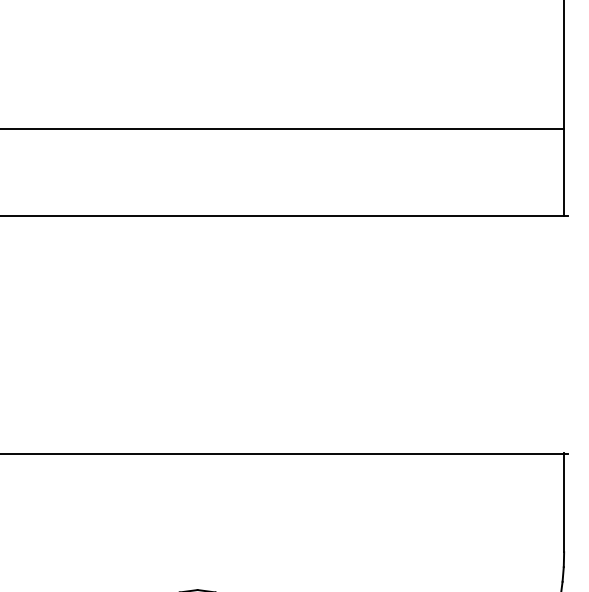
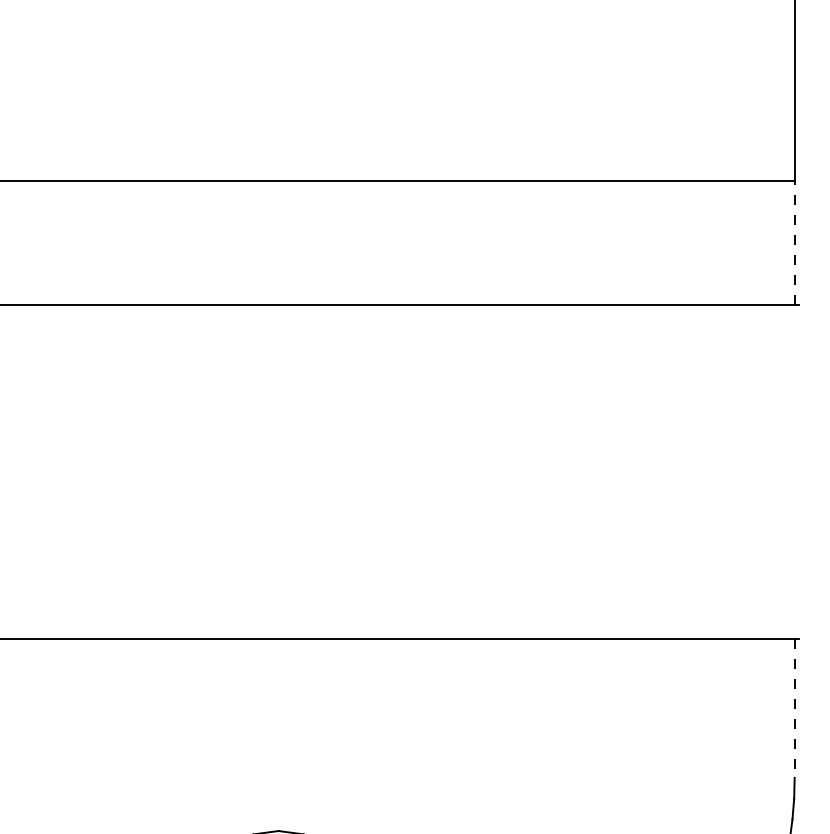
line: (564, 172) -> (794, 243), solid -> dashed
line: (564, 503) -> (794, 709), solid -> dashed

